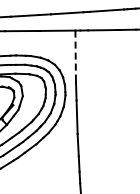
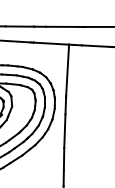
line: (75, 56) -> (67, 70), dashed -> solid

